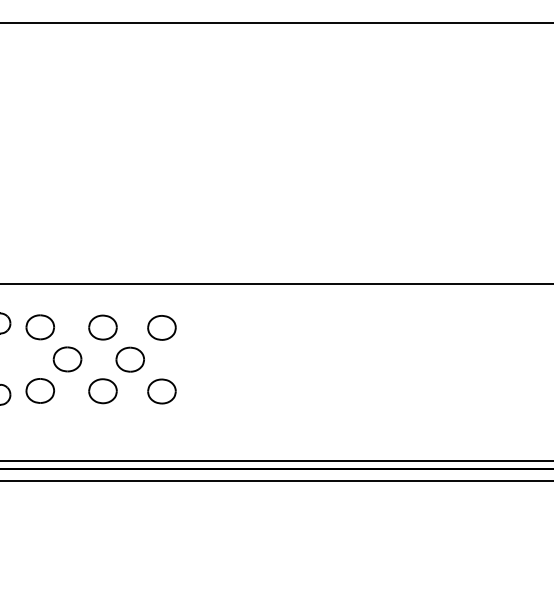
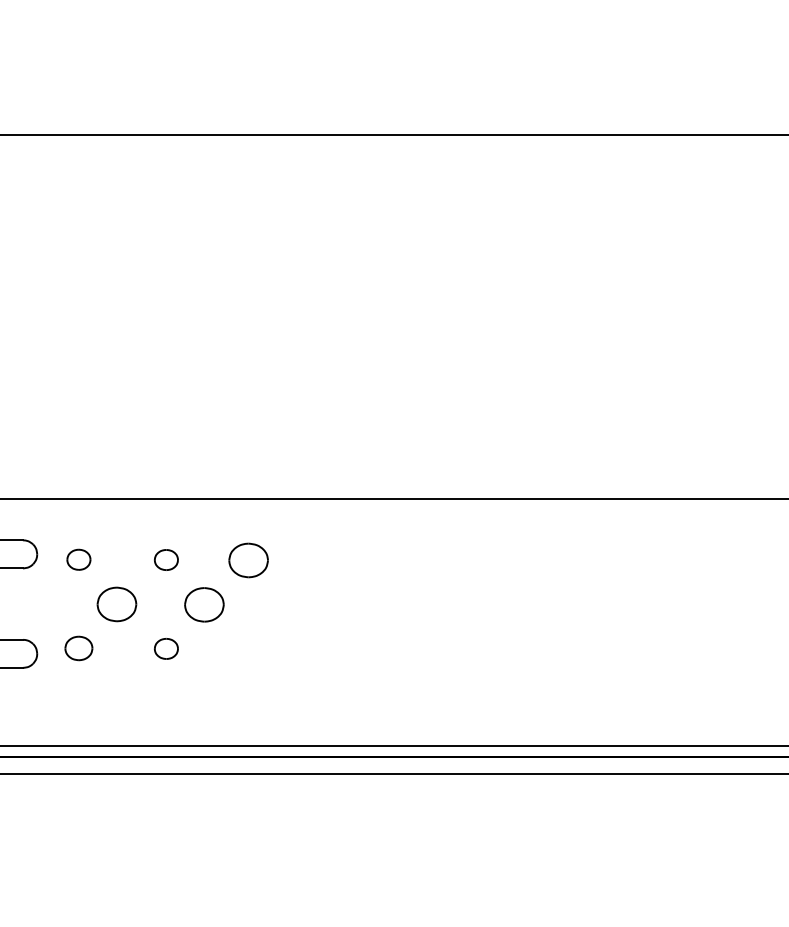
part: (40, 327) -> (78, 559), size x0.6
part: (103, 327) -> (166, 559), size x0.6
part: (40, 390) -> (78, 648), size x0.7
part: (103, 390) -> (166, 648), size x0.6
part: (161, 390) -> (248, 648), removed

